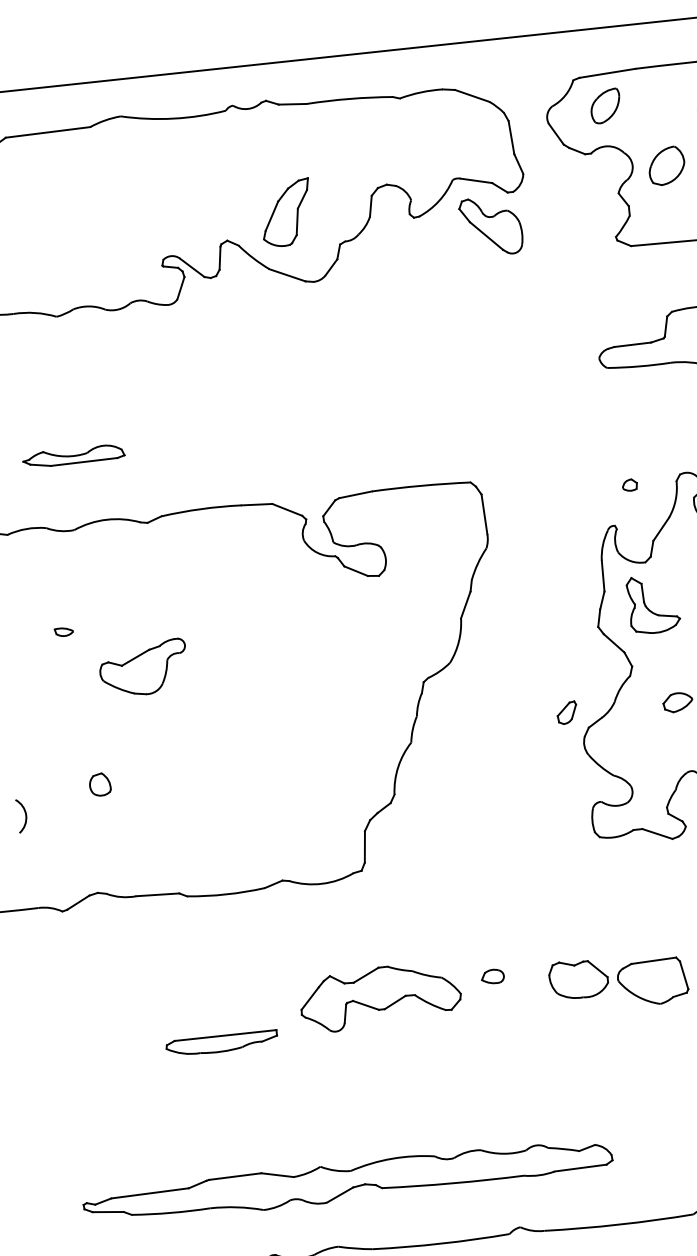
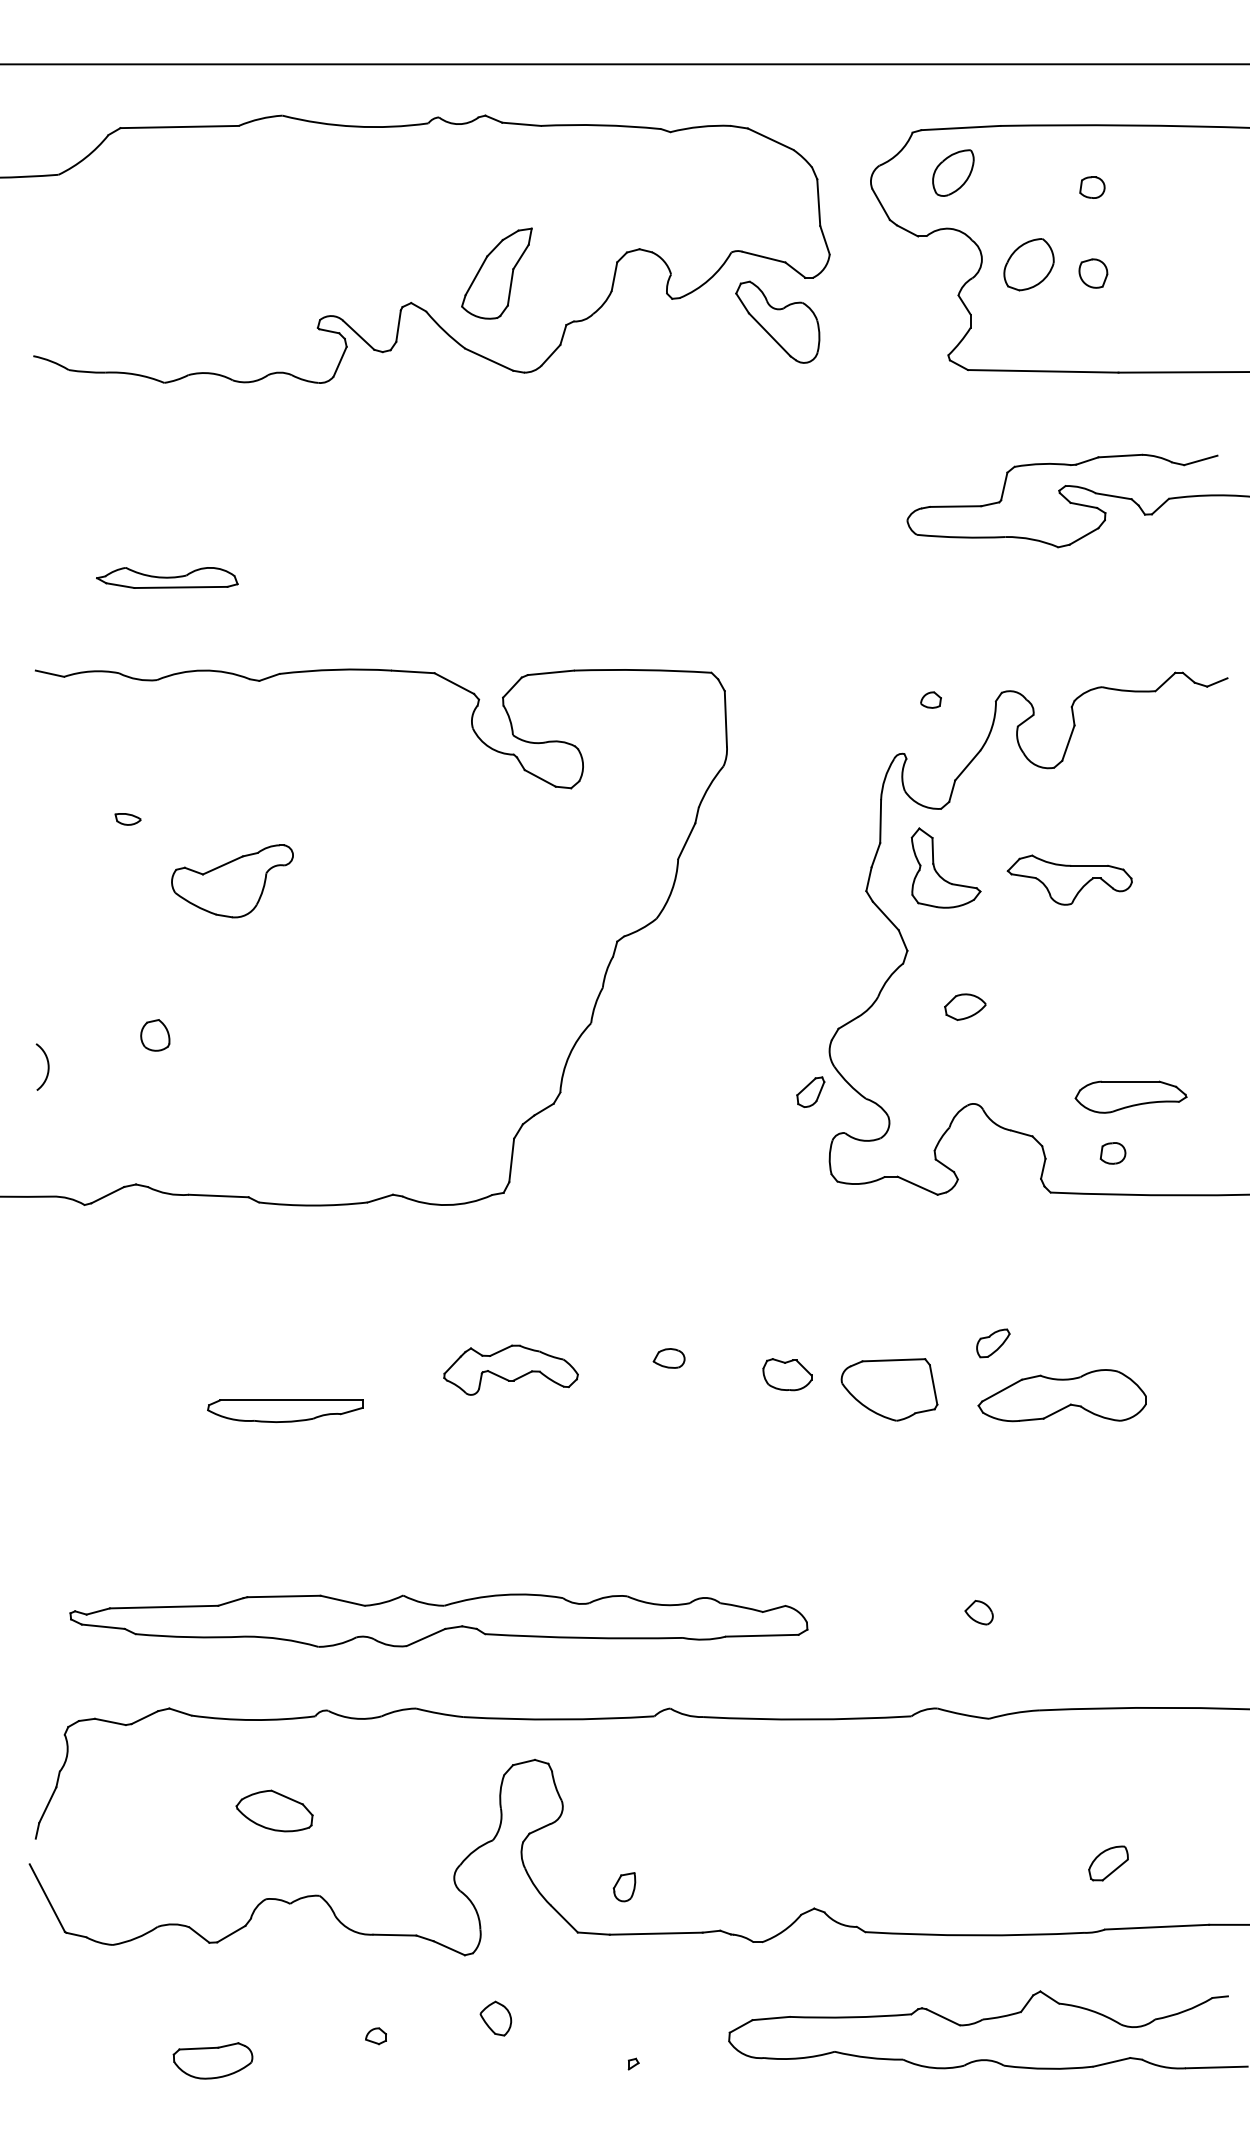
part: (566, 712) -> (810, 1091), moved
part: (578, 979) -> (787, 1374), size x0.6
part: (380, 997) -> (510, 1370), size x0.6

